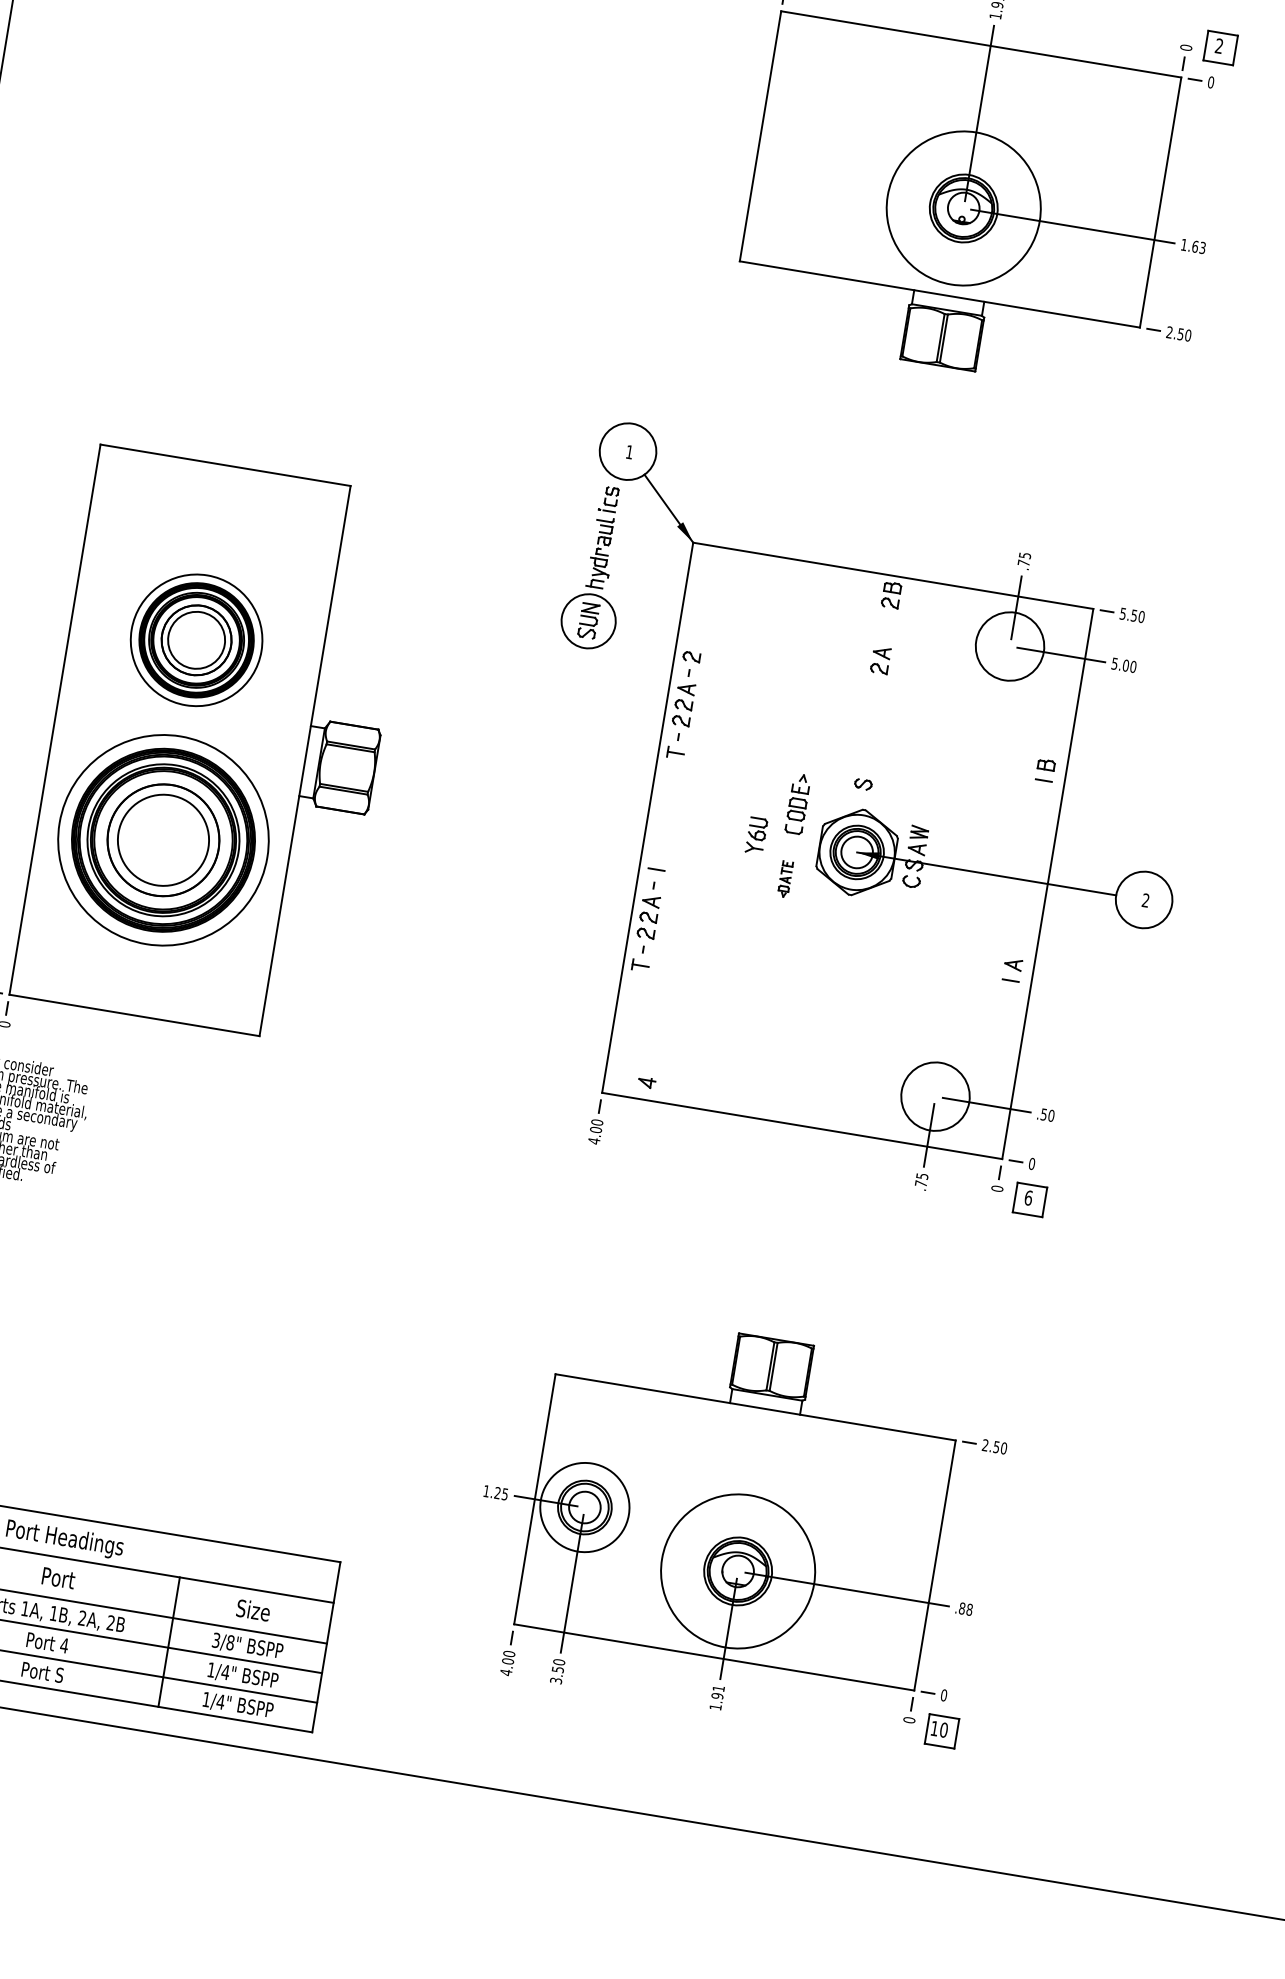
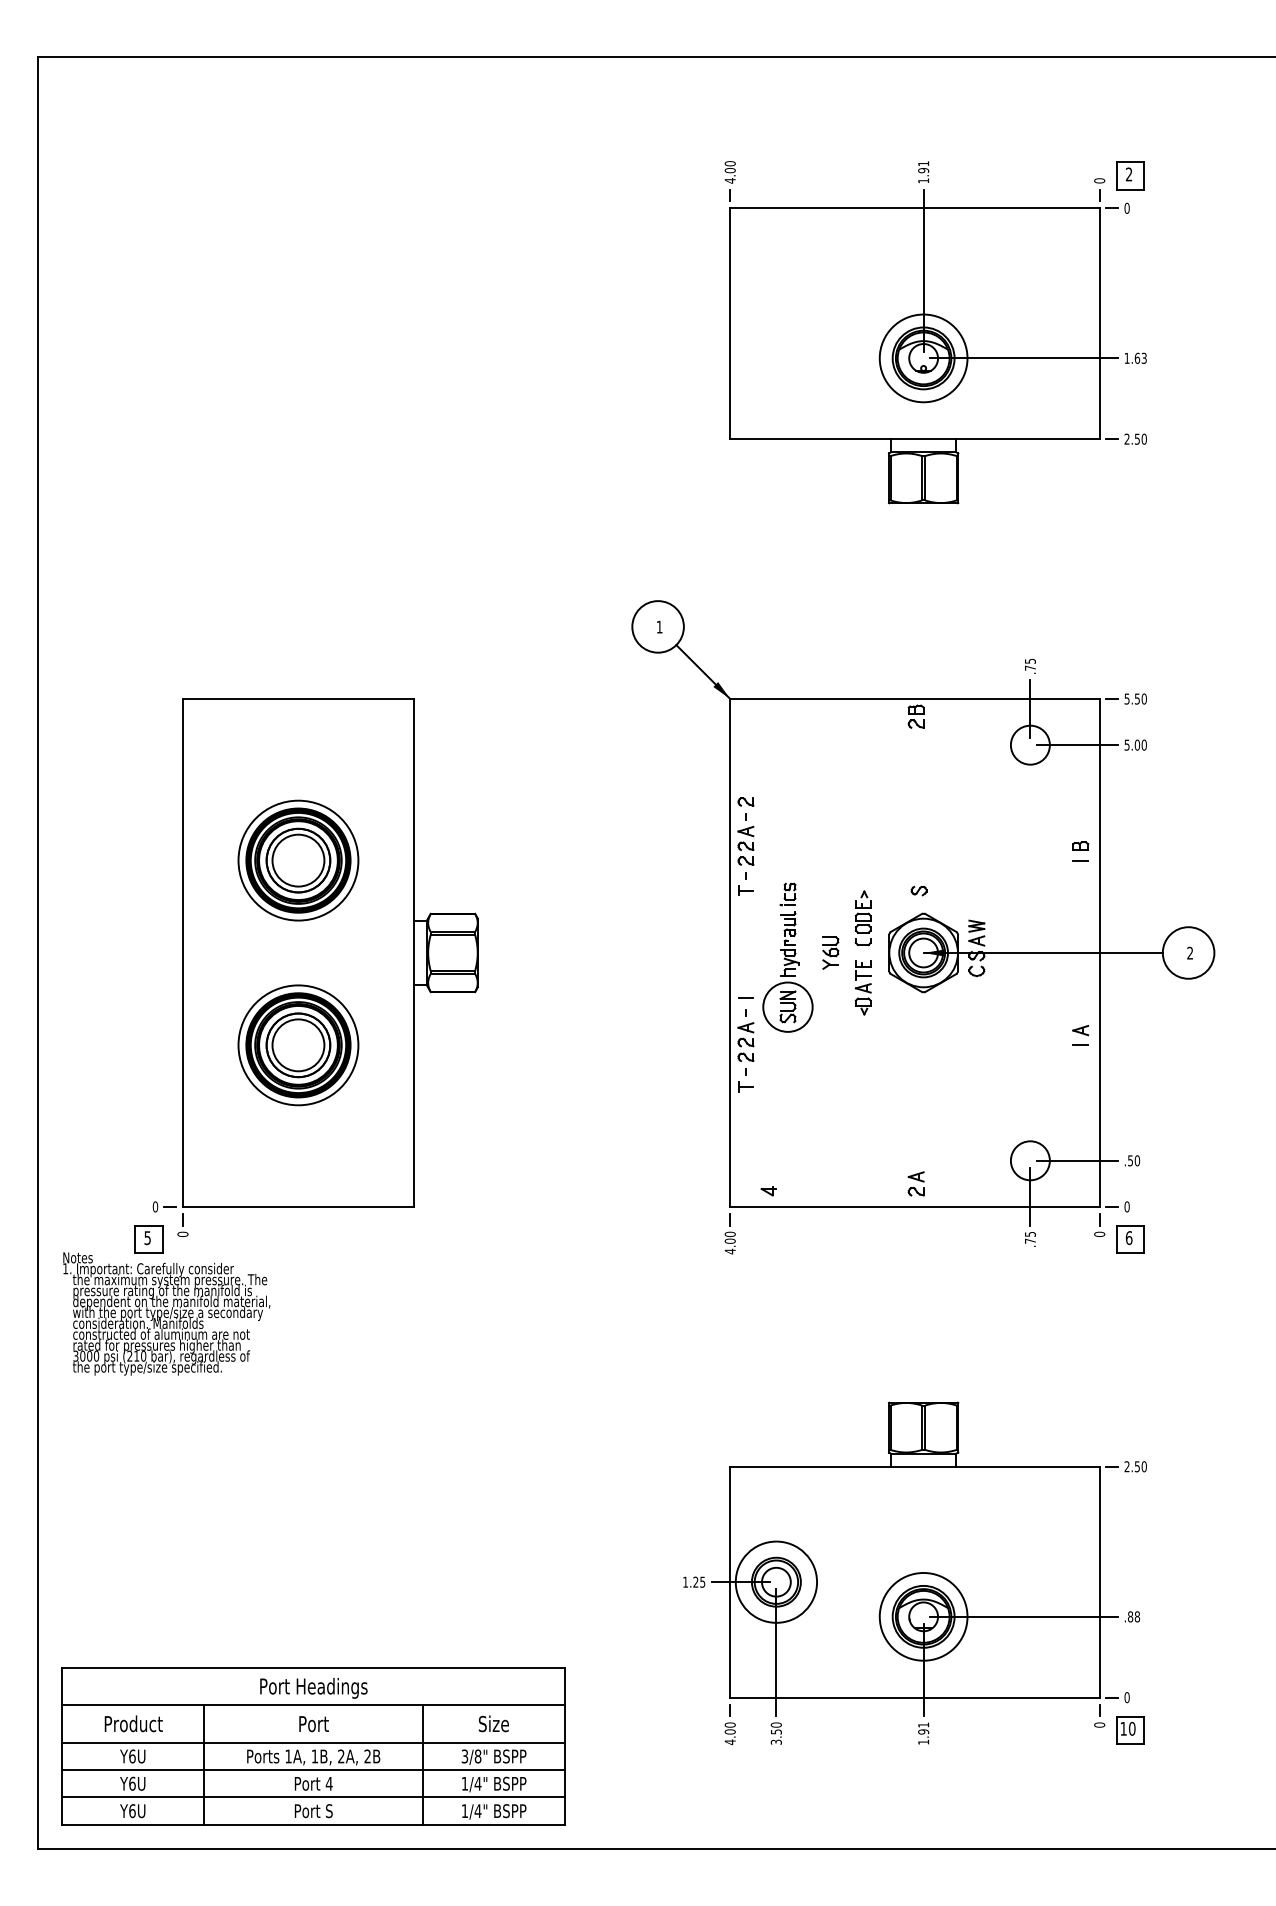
circle: (963, 208) -> (923, 358), size x0.62
part: (597, 567) -> (787, 957), moved
circle: (1009, 645) -> (1029, 744), size x0.62
part: (879, 659) -> (915, 1183), moved
part: (163, 840) -> (298, 1045), size x0.62
part: (784, 878) -> (862, 987), size x1.67
circle: (934, 1096) -> (1029, 1160), size x0.62
circle: (738, 1571) -> (923, 1616), size x0.62

